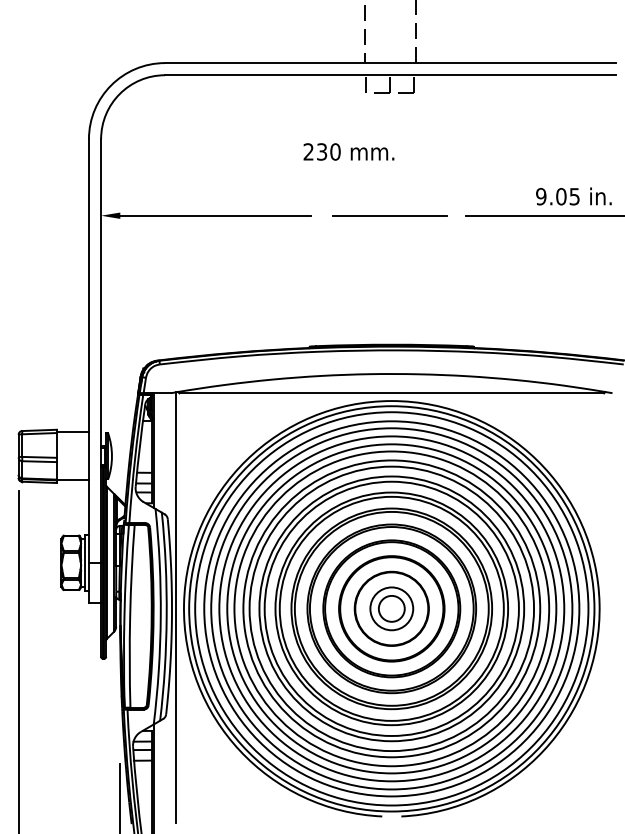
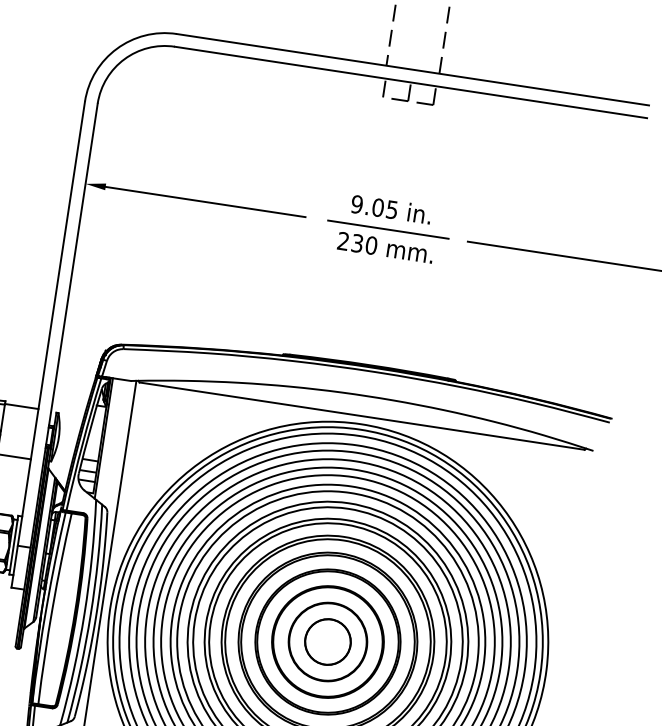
text: (348, 151) -> (385, 247), moved
text: (573, 196) -> (390, 209), moved
circle: (391, 608) -> (327, 641), size x1.67

